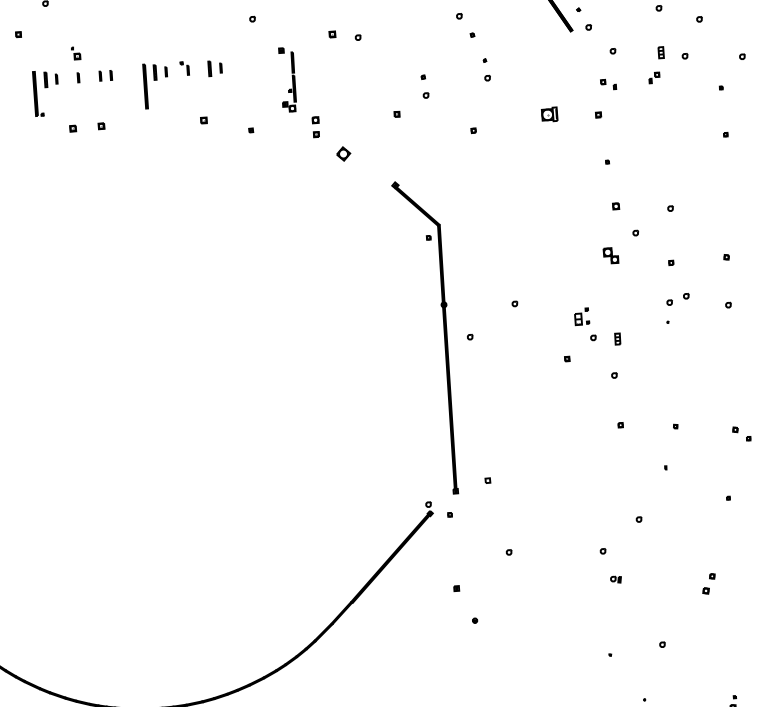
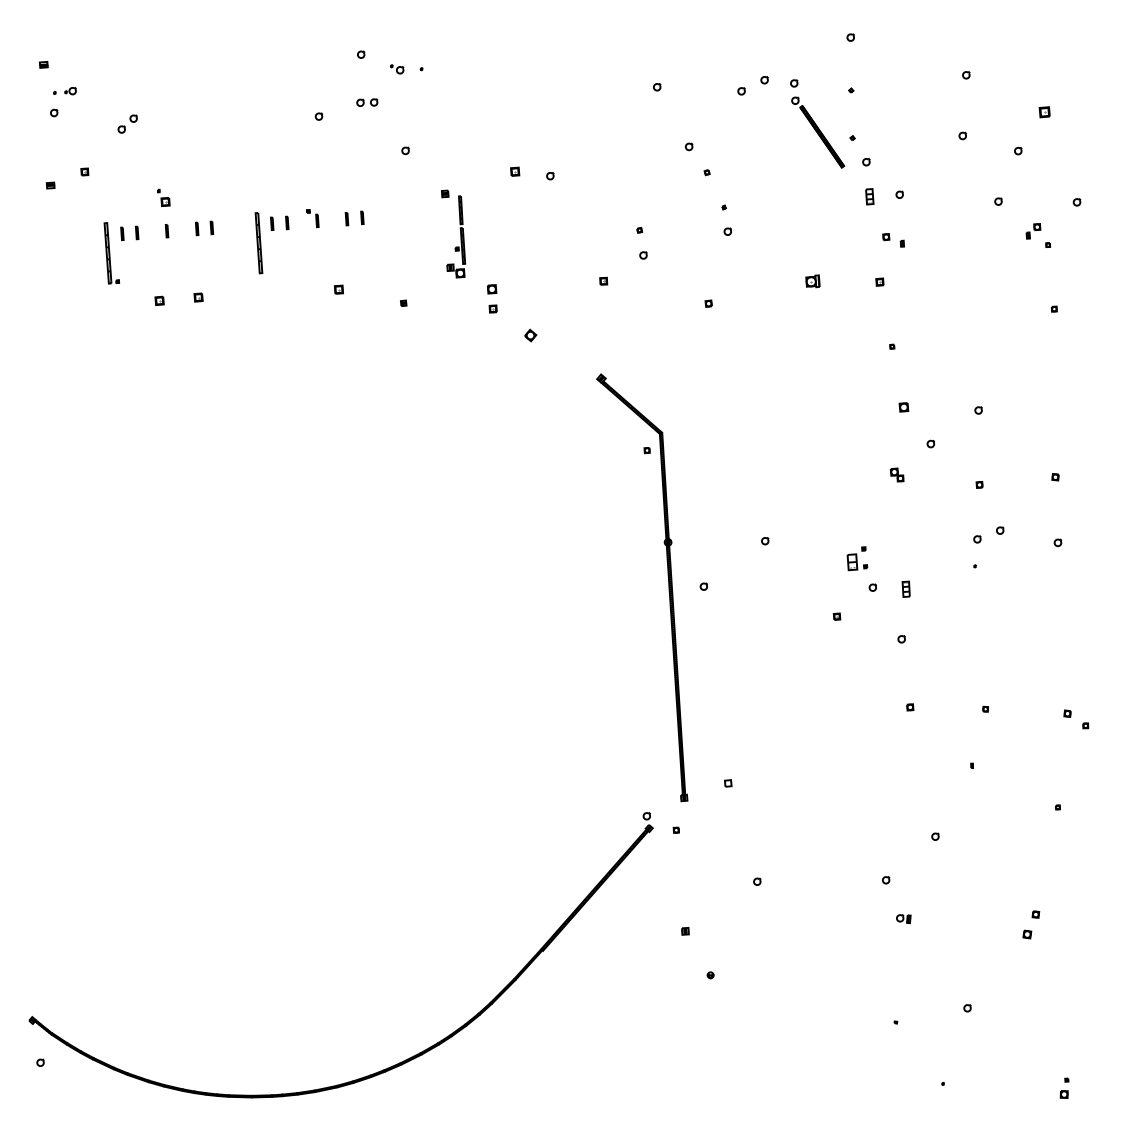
part: (660, 52) -> (869, 196), moved
part: (209, 69) -> (346, 219), size x0.62
part: (155, 72) -> (272, 223), size x0.62
part: (654, 78) -> (1033, 231), moved
part: (46, 79) -> (122, 233), size x0.62
part: (549, 114) -> (812, 281), size x0.62
part: (343, 153) -> (530, 335), size x0.62
part: (611, 255) -> (897, 474), size x0.62

